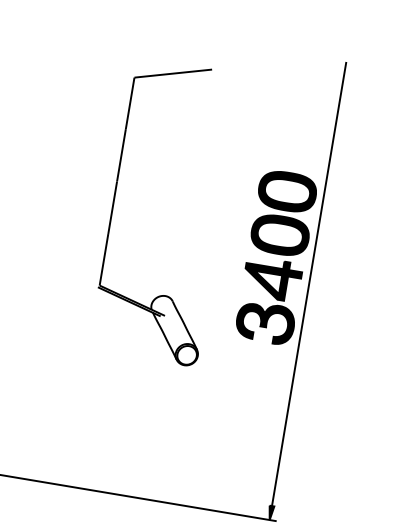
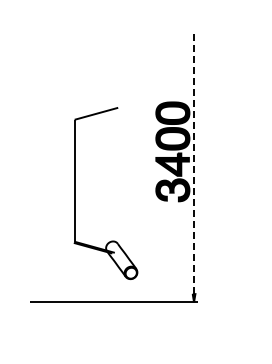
part: (114, 203) -> (75, 193), moved
line: (310, 283) -> (194, 163), solid -> dashed

